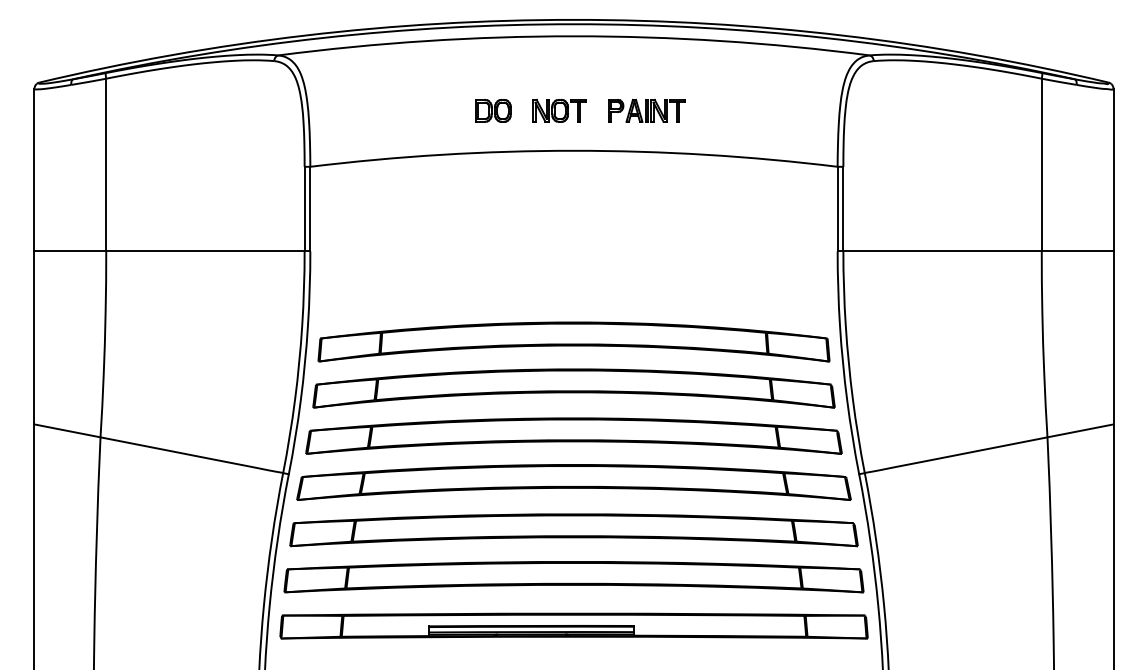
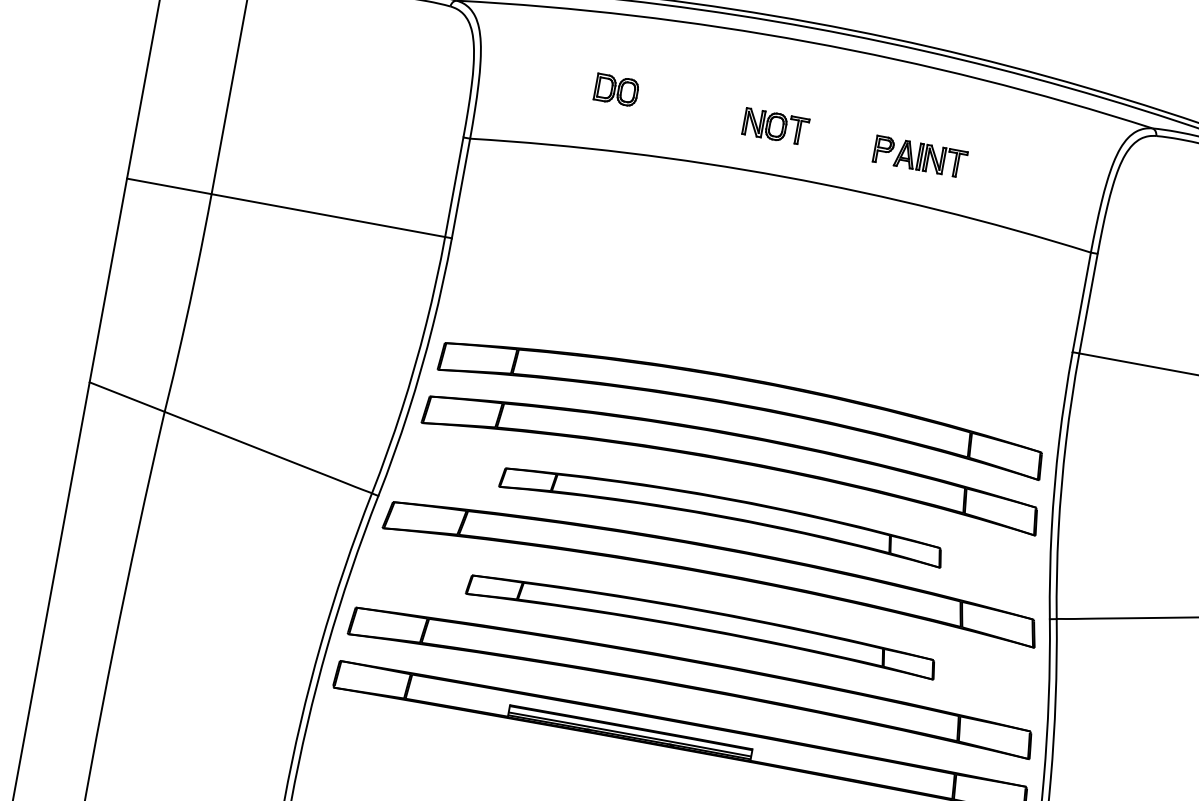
part: (493, 110) -> (616, 89), moved
part: (646, 110) -> (919, 156), moved
part: (573, 435) -> (721, 511), size x0.7
part: (573, 530) -> (701, 623), size x0.7

